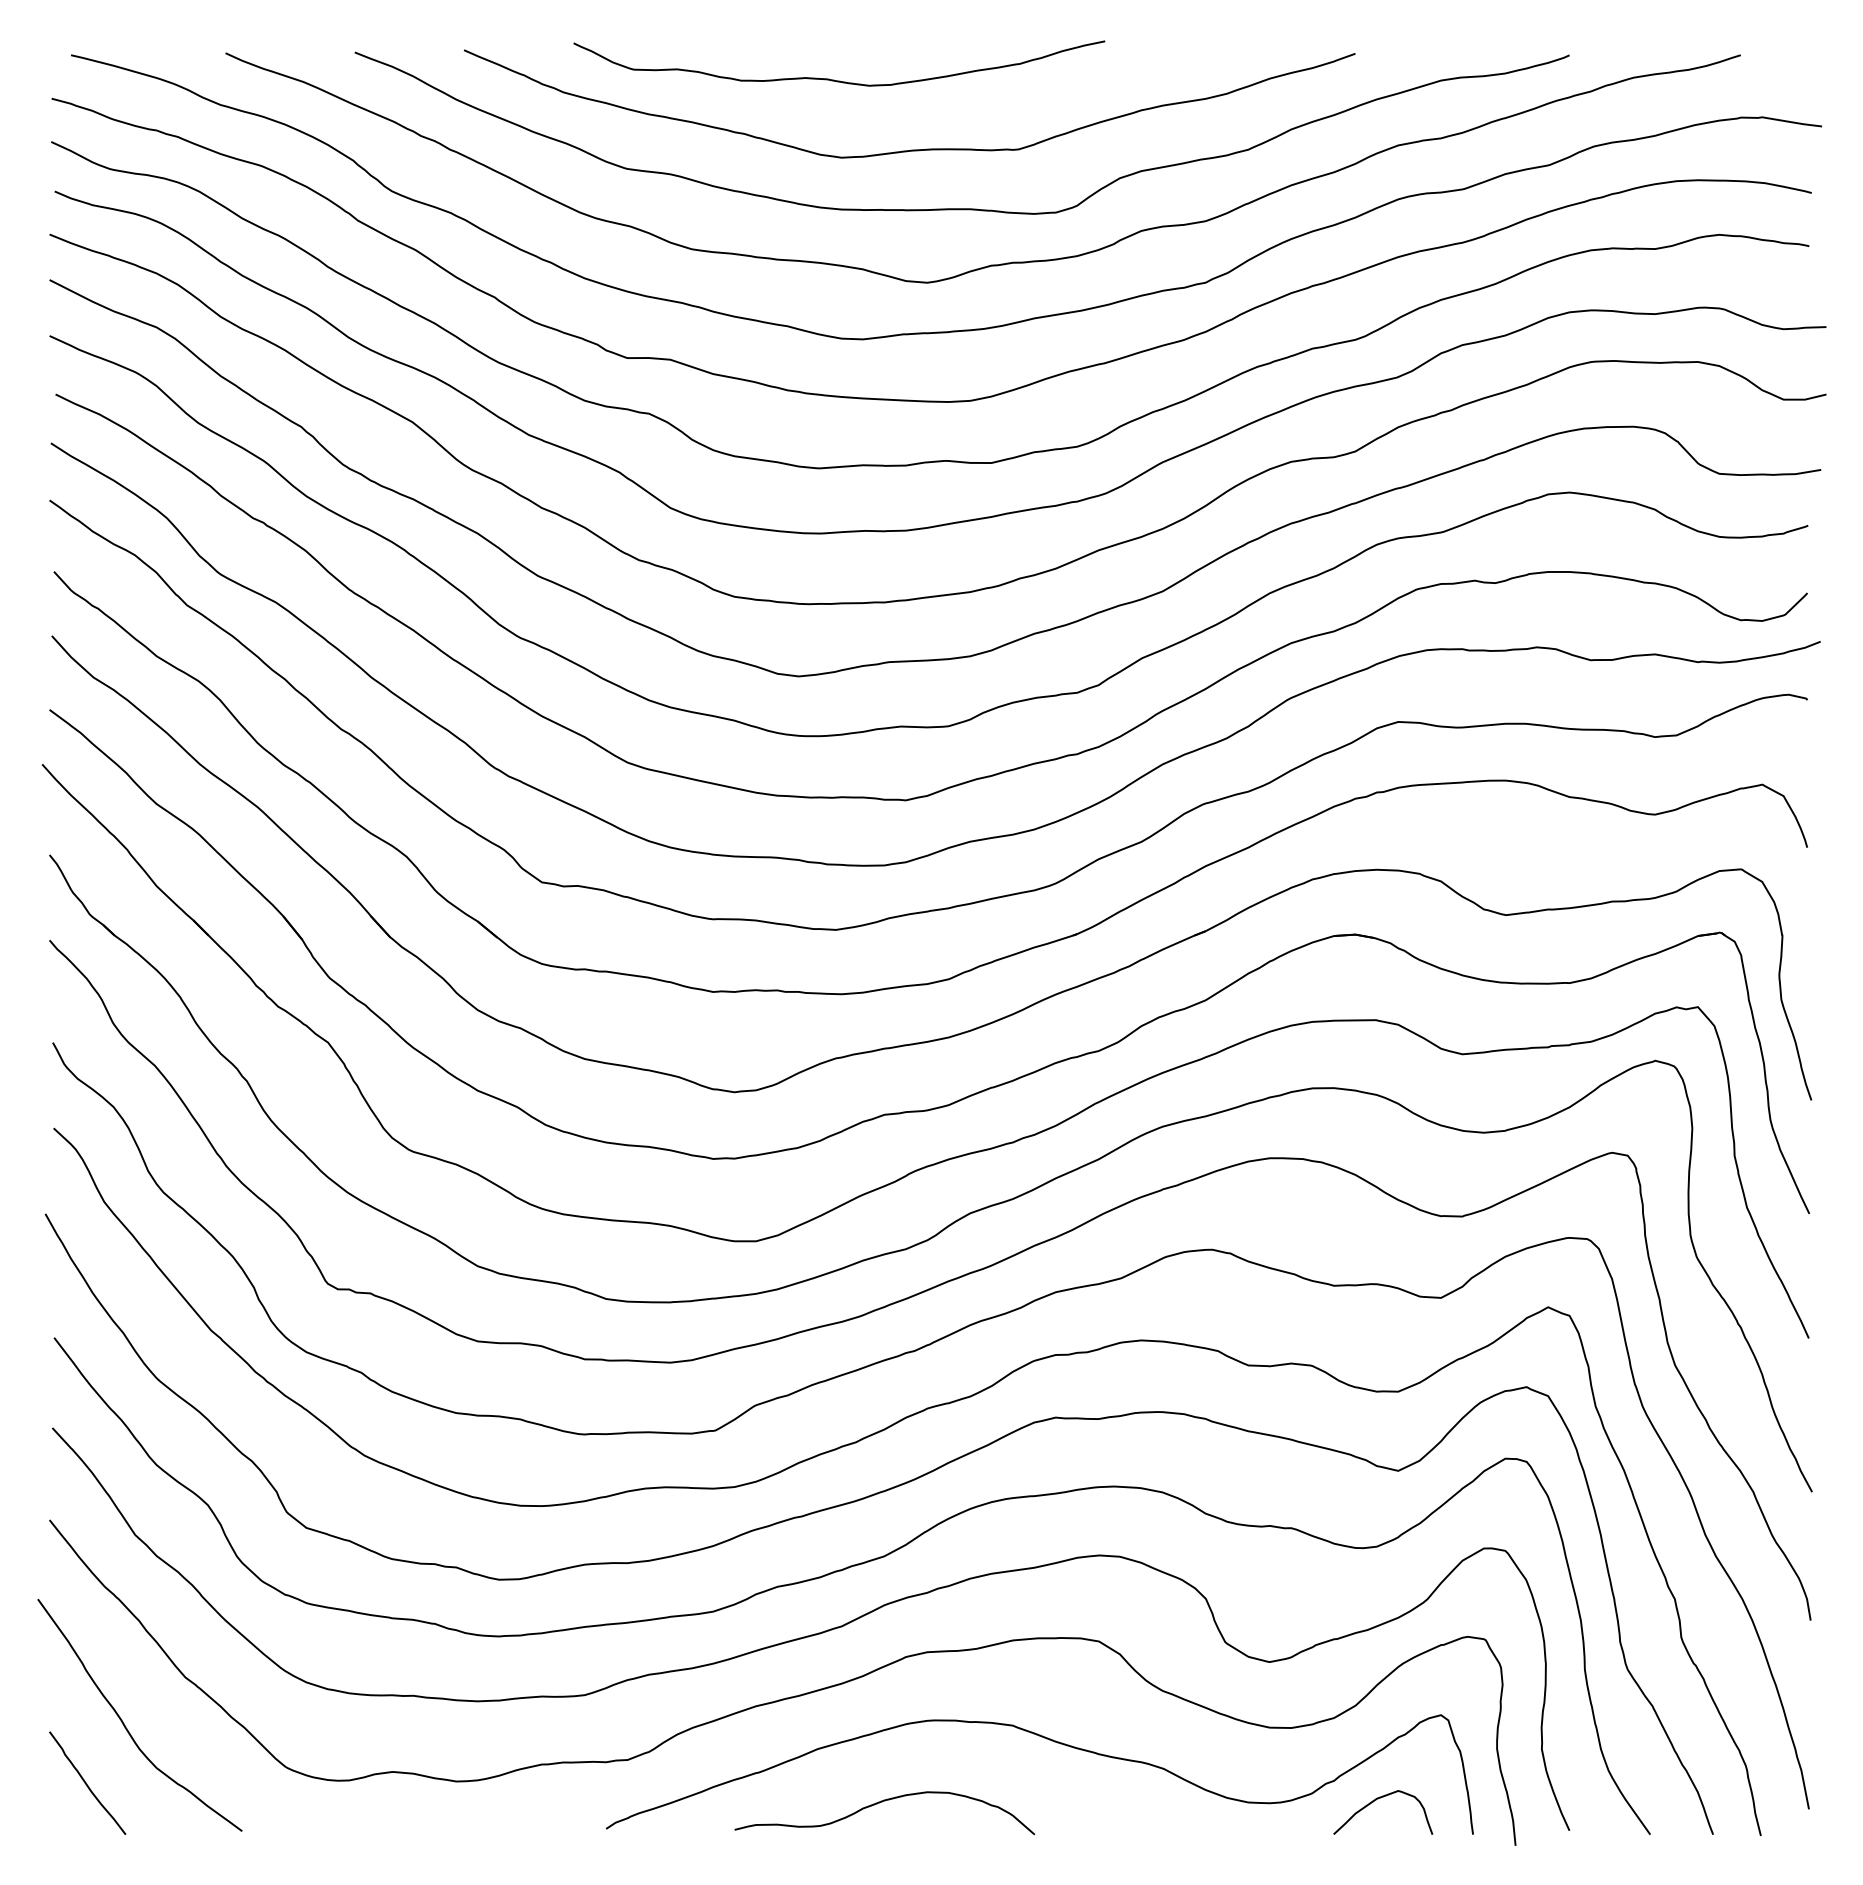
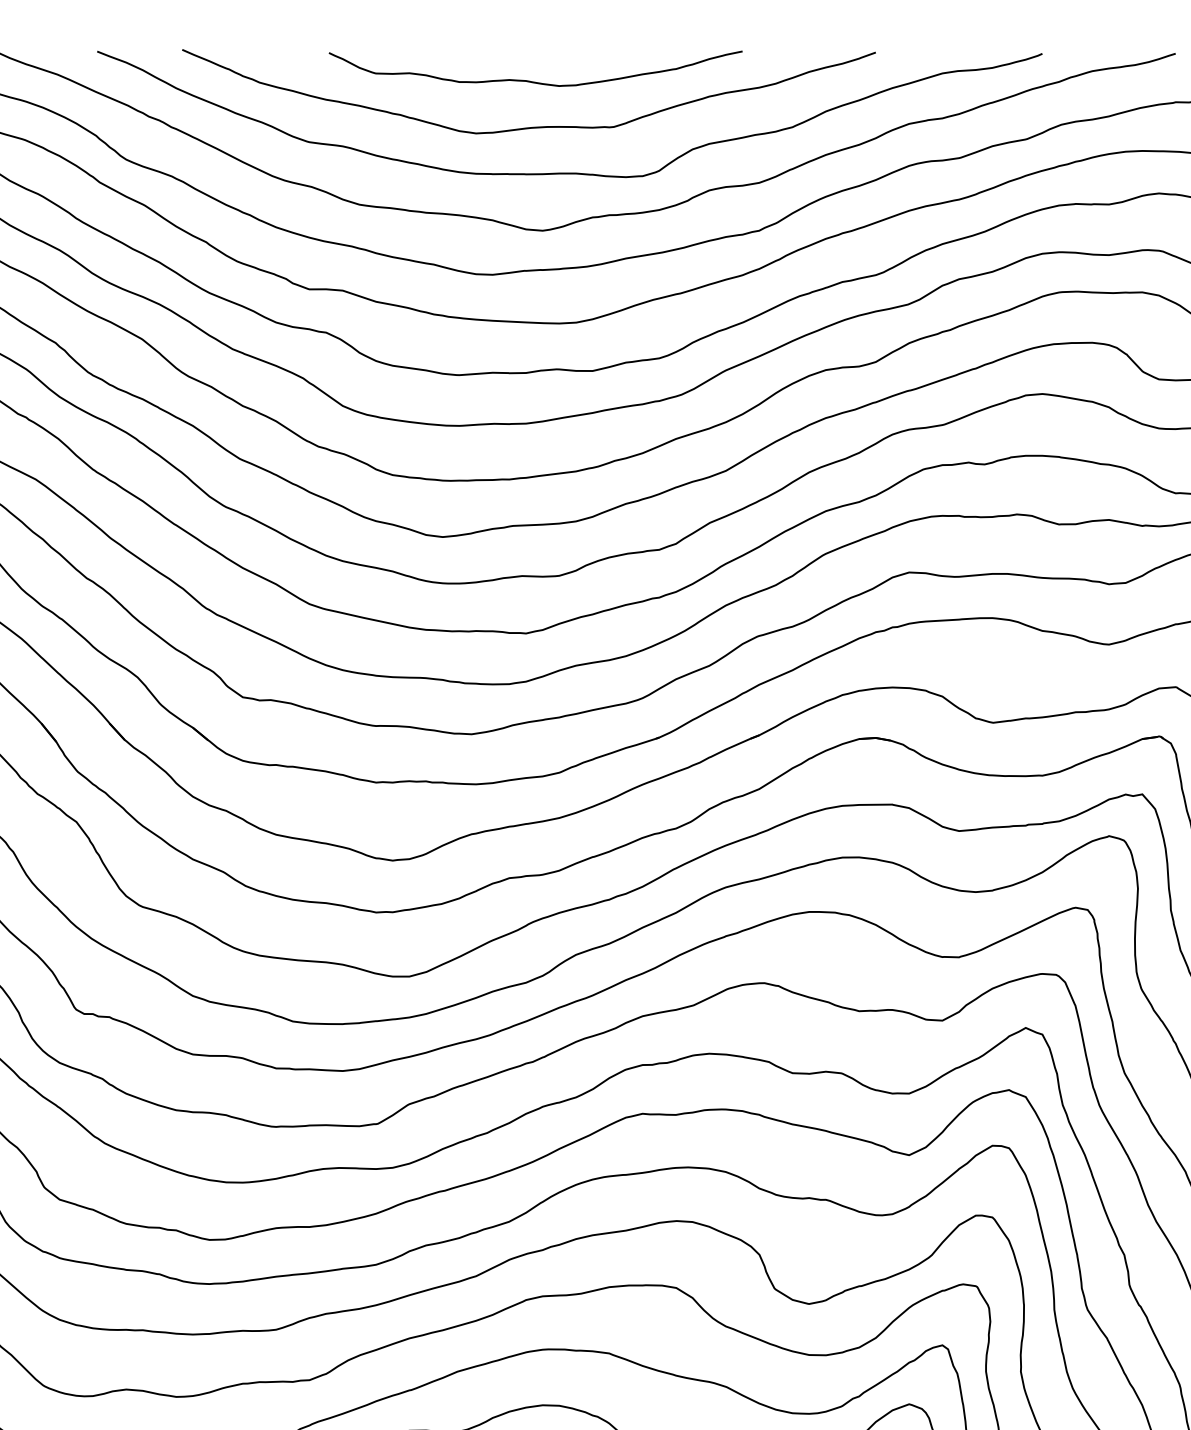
curve: (834, 79) -> (531, 81), moved

